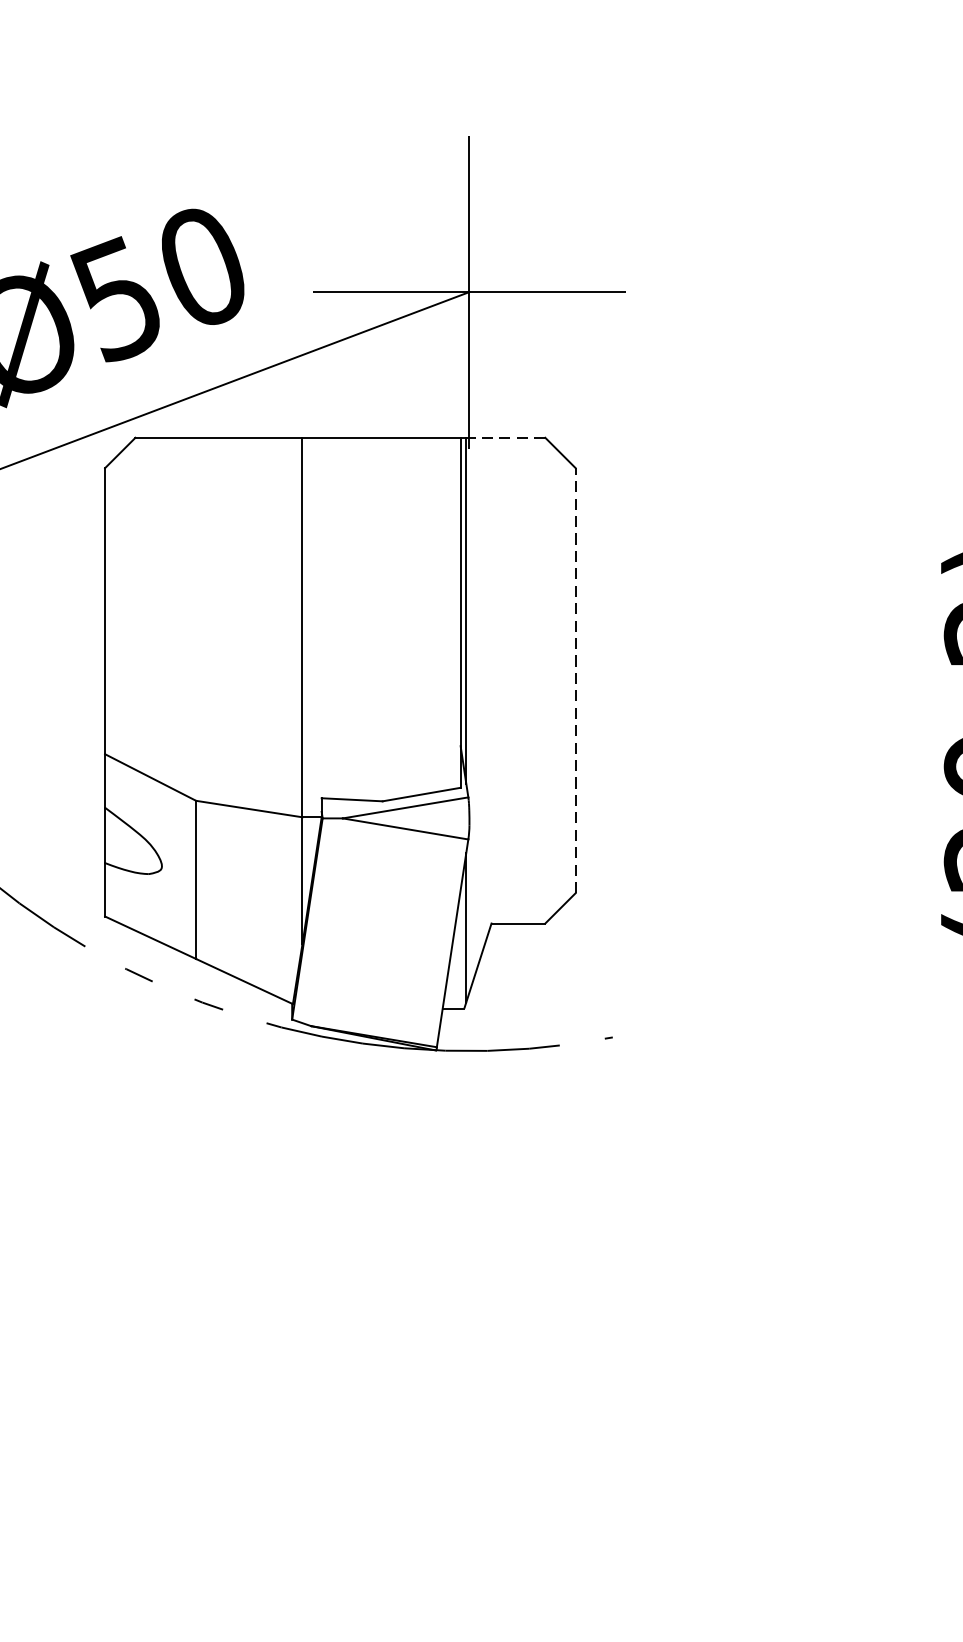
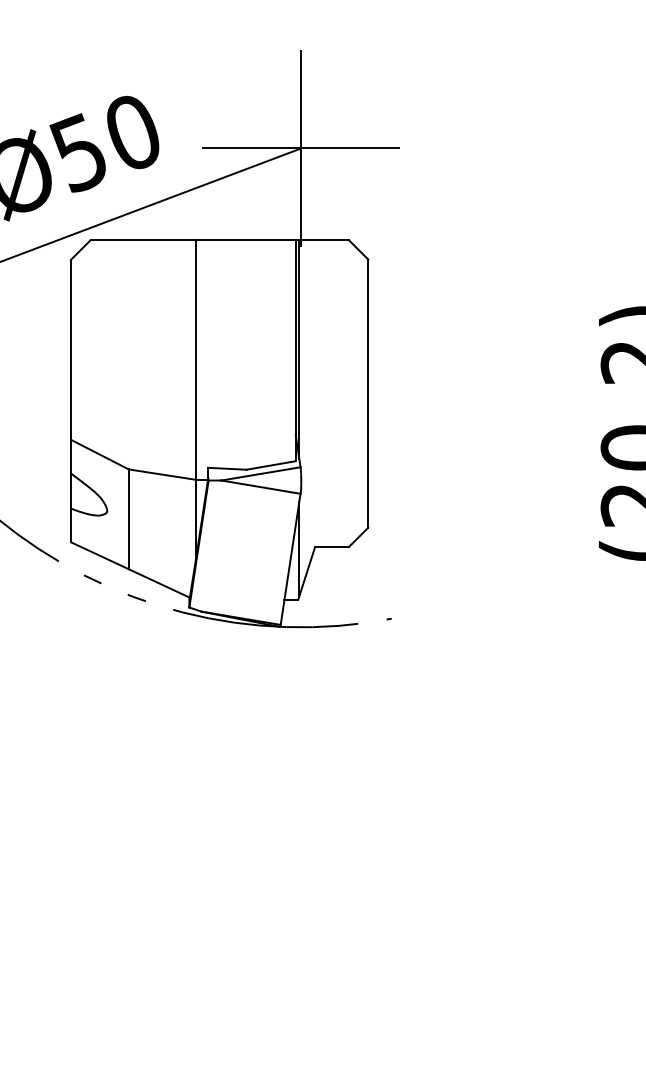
line: (506, 438) -> (324, 240), dashed -> solid
line: (576, 680) -> (368, 393), dashed -> solid

